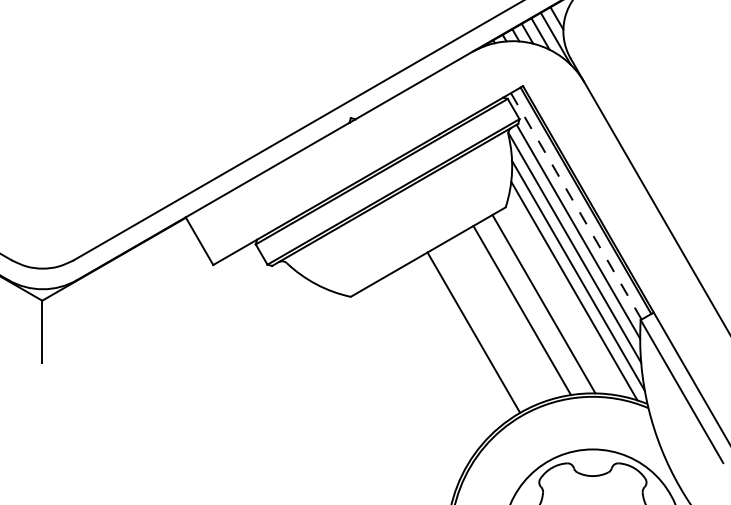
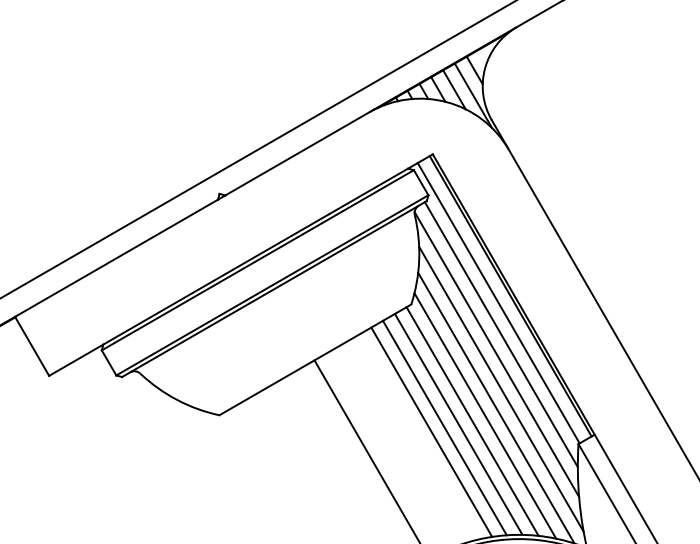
line: (576, 206) -> (498, 303), dashed -> solid
line: (565, 297) -> (485, 416), added
line: (554, 301) -> (471, 421), added
line: (532, 306) -> (444, 427), added

